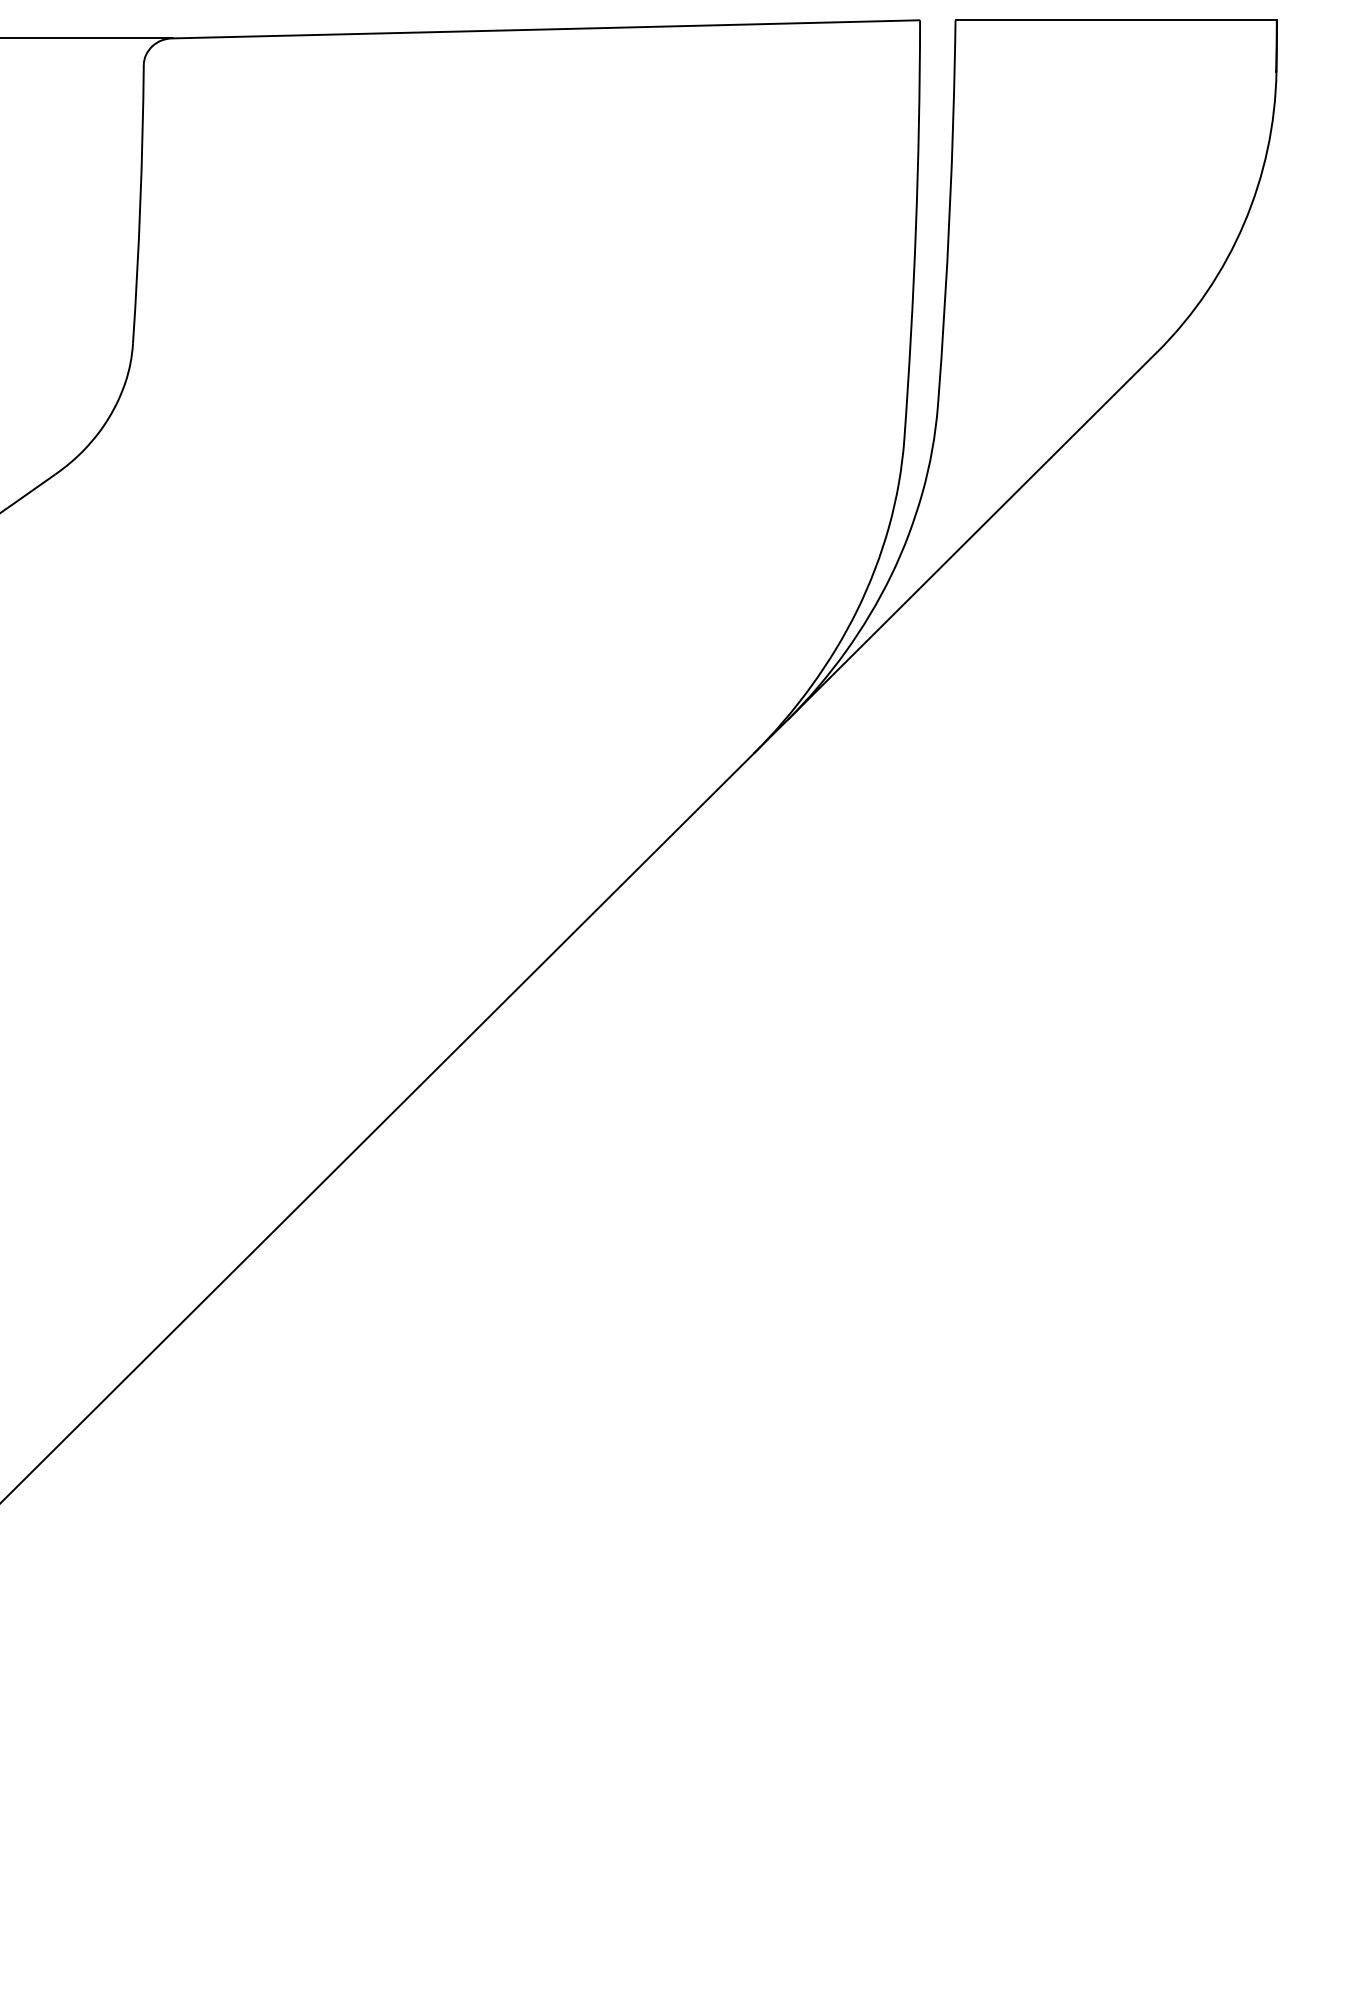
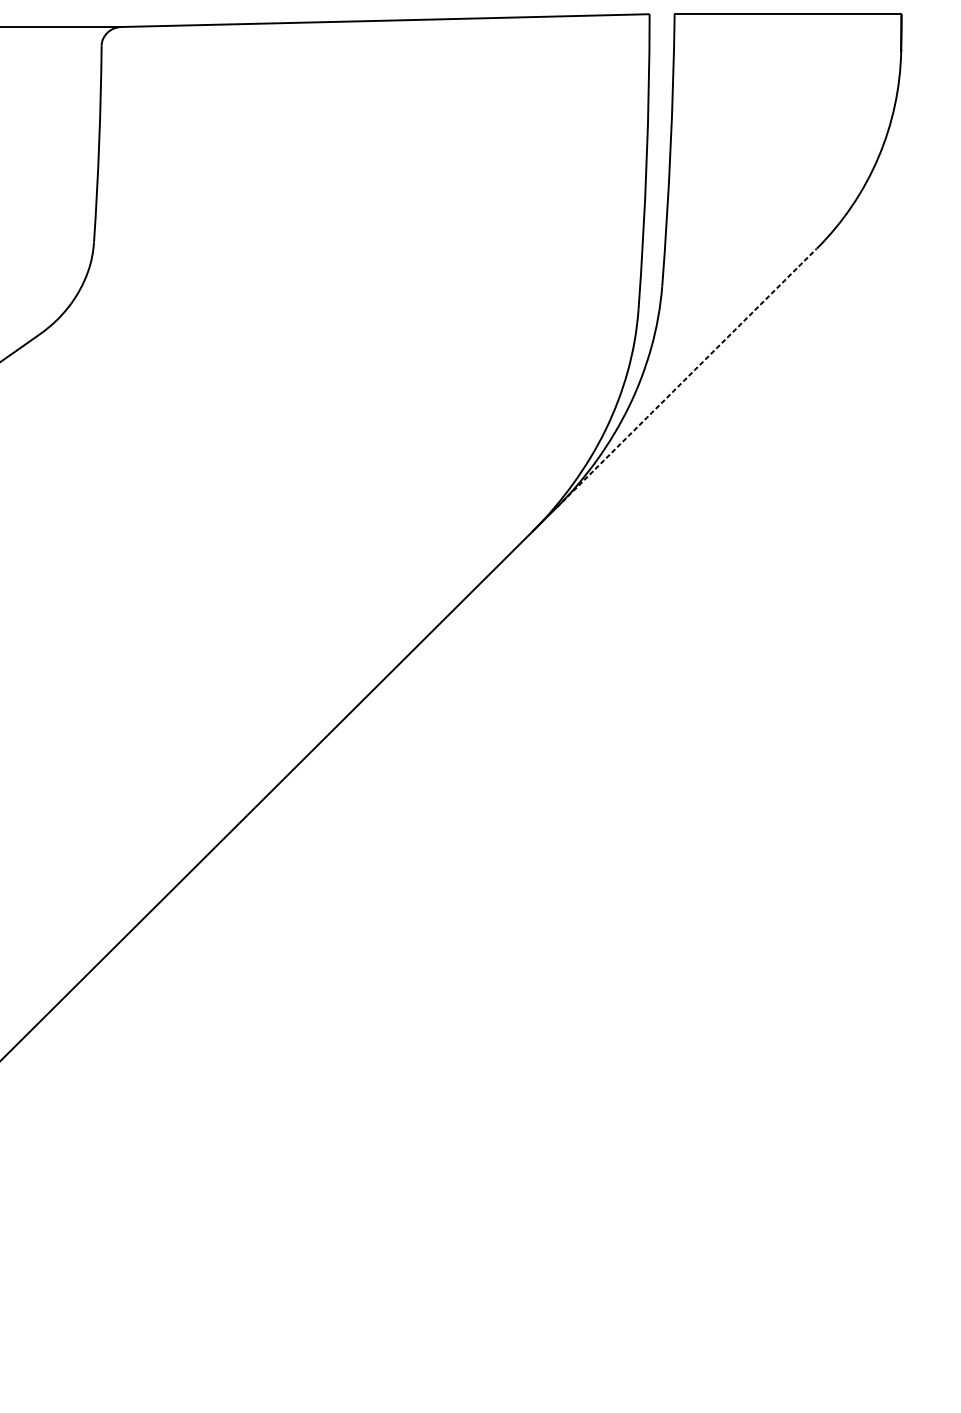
line: (972, 535) -> (686, 377), solid -> dashed

